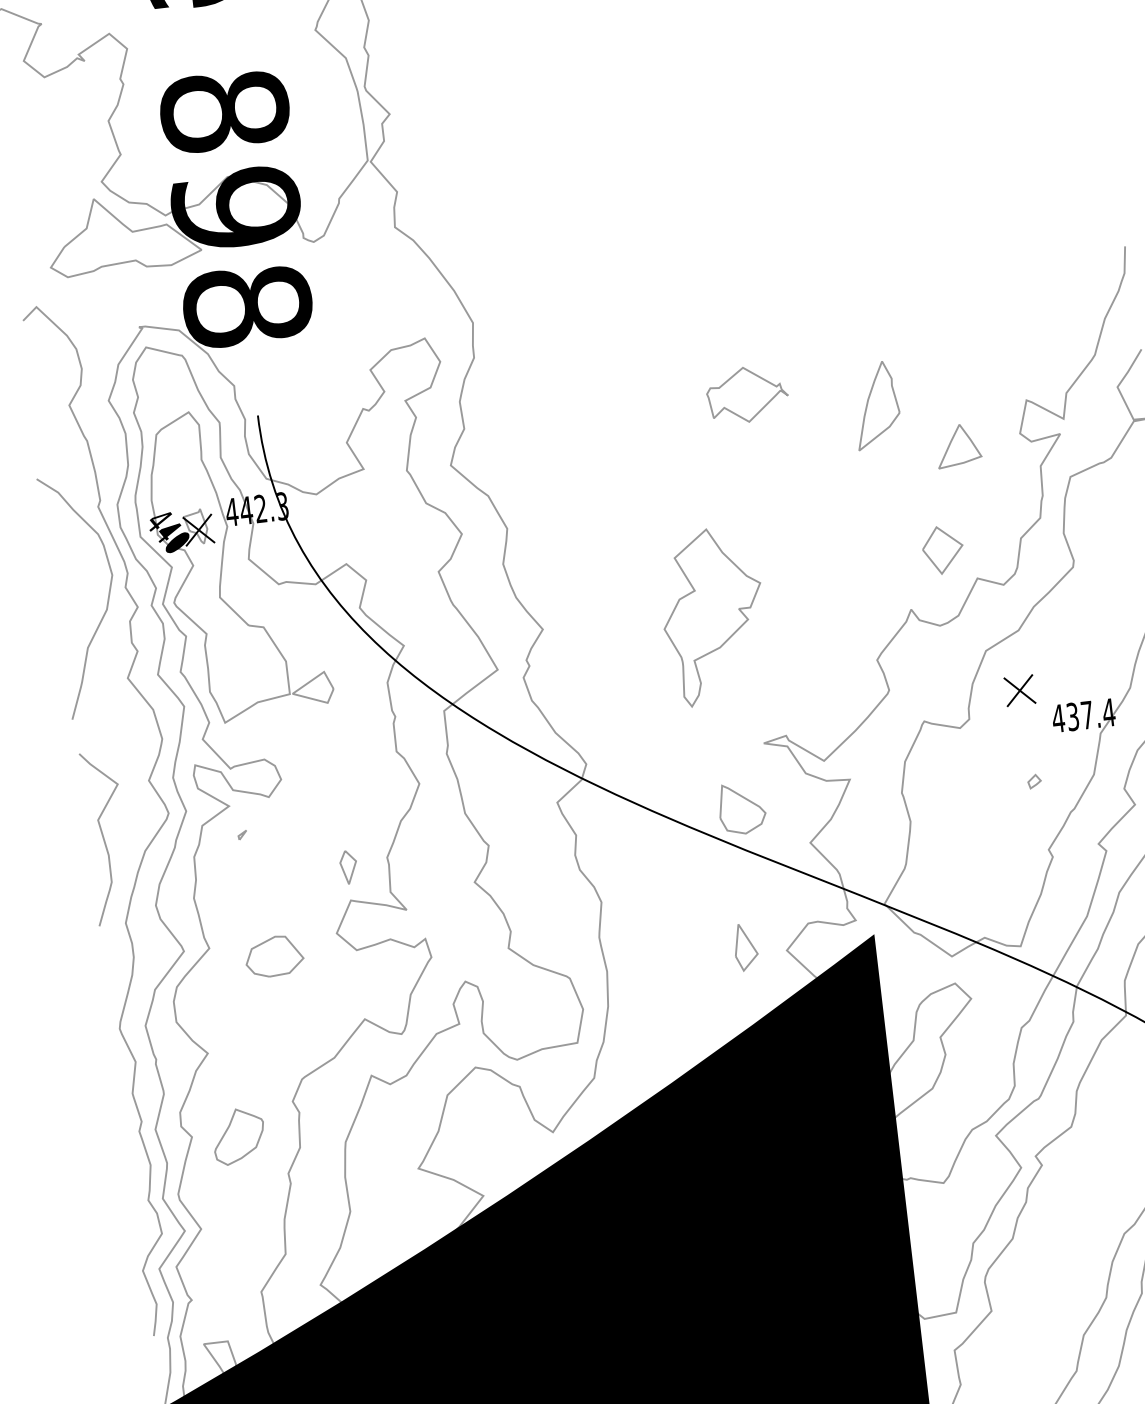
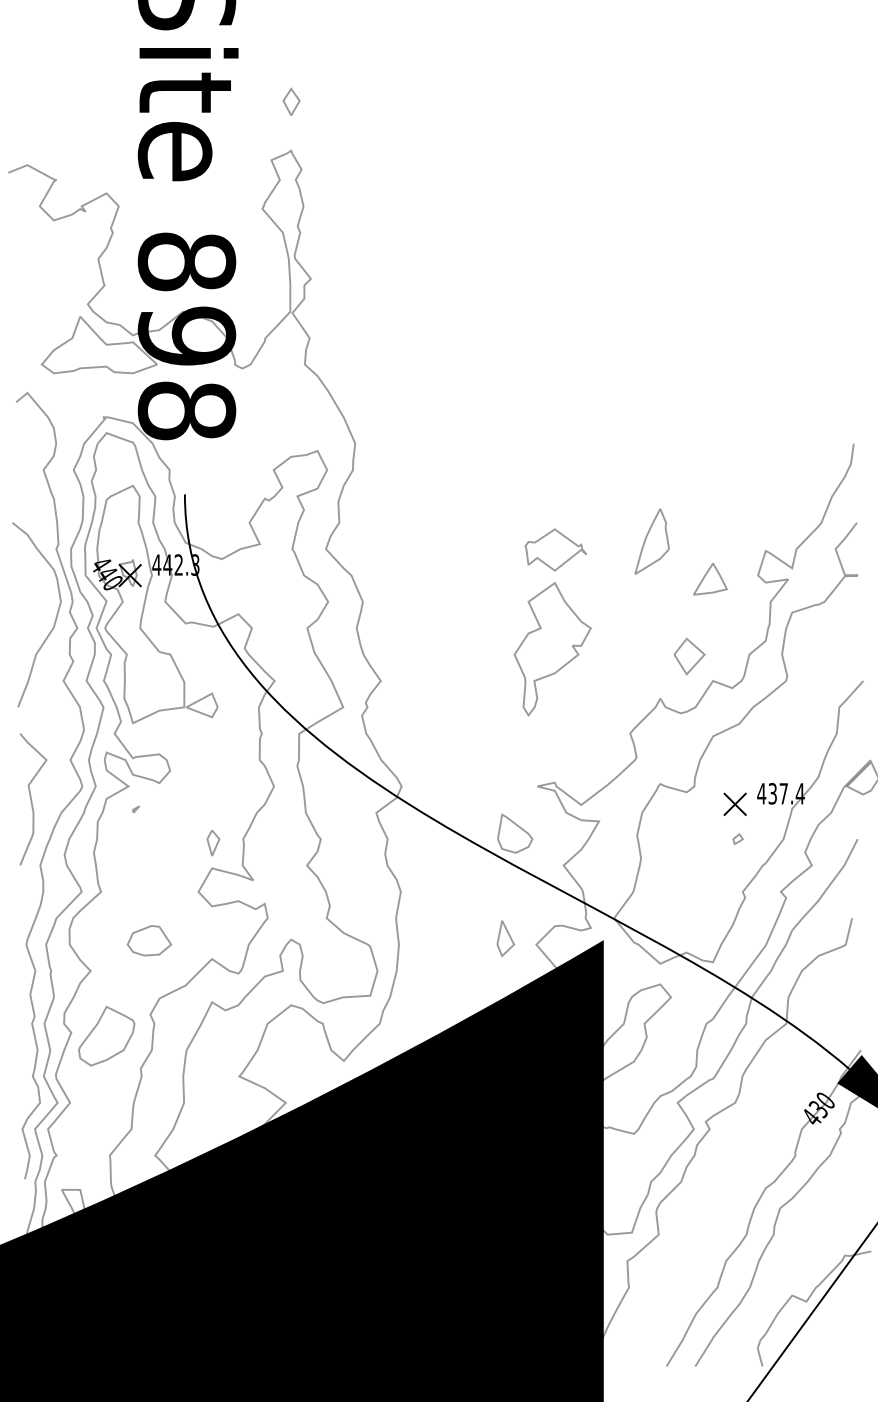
part: (746, 394) -> (555, 549), moved
part: (713, 616) -> (552, 649), moved
part: (1018, 689) -> (734, 803), moved
part: (274, 956) -> (149, 940), moved
part: (238, 1136) -> (106, 1036), size x1.43

